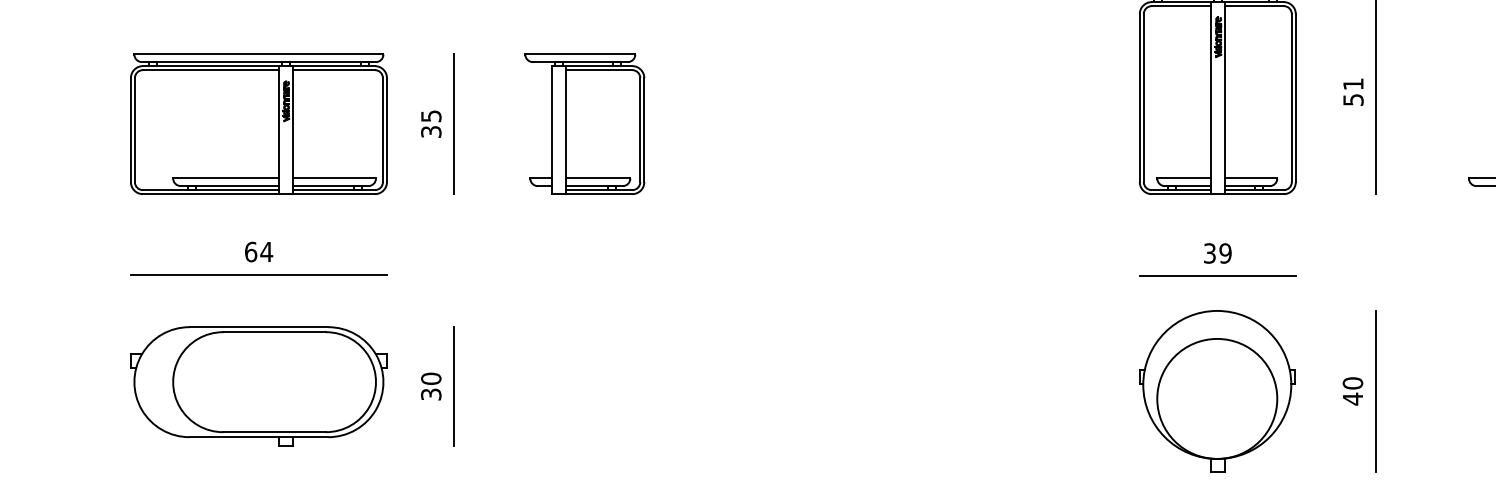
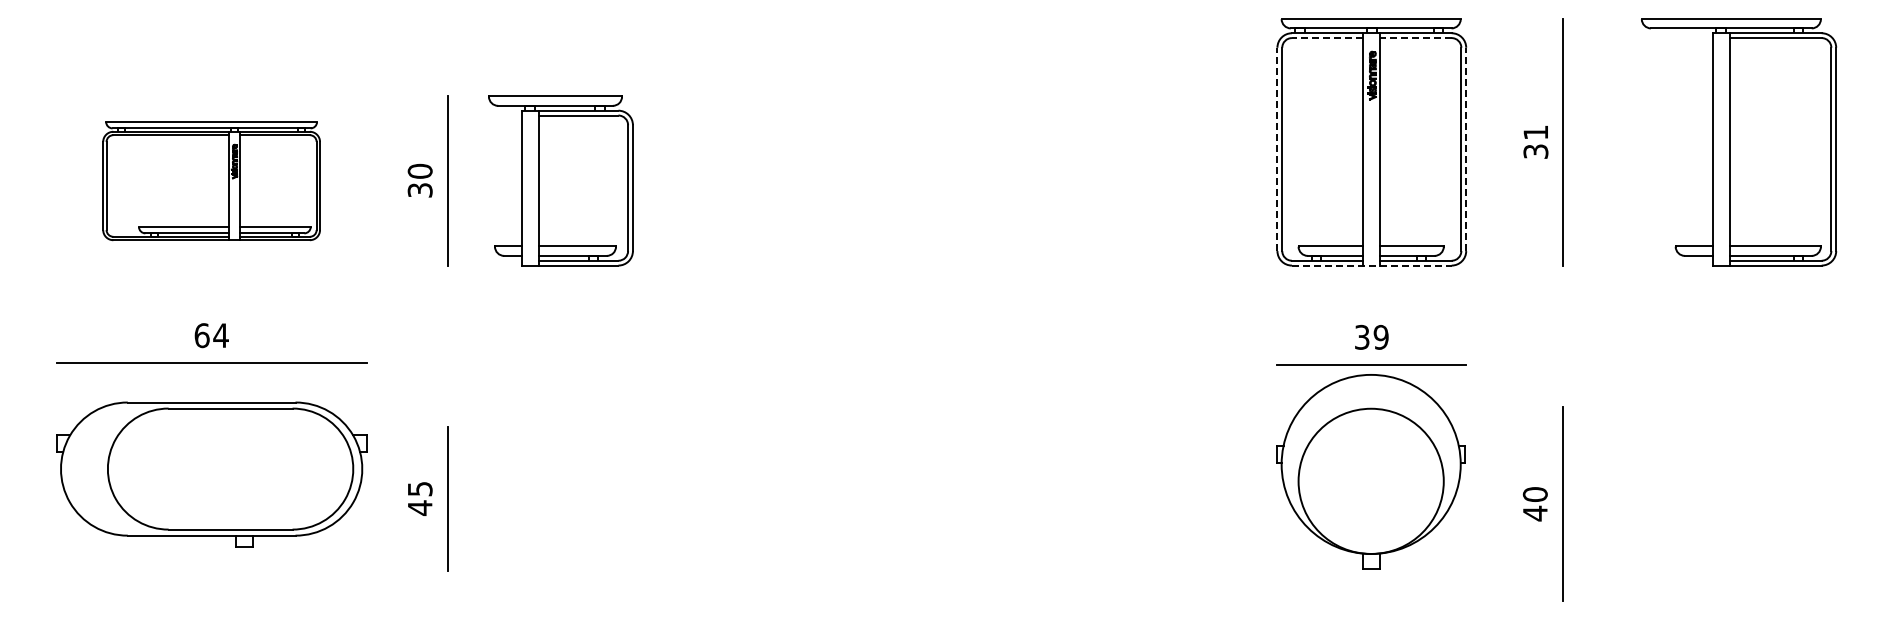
line: (1181, 6) -> (1327, 38), solid -> dashed
line: (1253, 6) -> (1415, 38), solid -> dashed
line: (1139, 98) -> (1277, 149), solid -> dashed
line: (1296, 98) -> (1466, 149), solid -> dashed
text: (1353, 99) -> (1535, 151), 51 -> 31
text: (430, 115) -> (419, 170), 35 -> 30
part: (258, 123) -> (211, 180), size x0.7
part: (584, 123) -> (560, 180), moved
line: (1217, 194) -> (1371, 265), solid -> dashed
part: (258, 386) -> (211, 474), moved
text: (430, 386) -> (419, 498), 30 -> 45
part: (1216, 390) -> (1370, 471), moved

